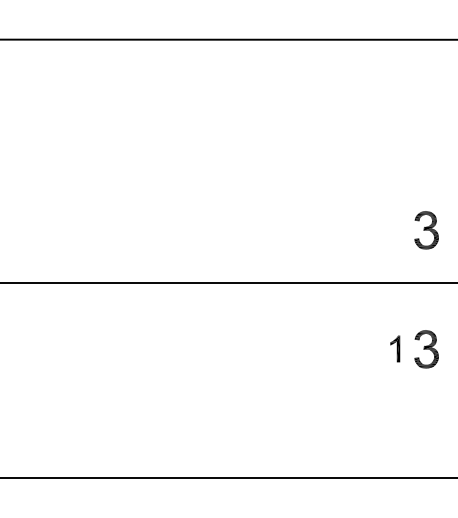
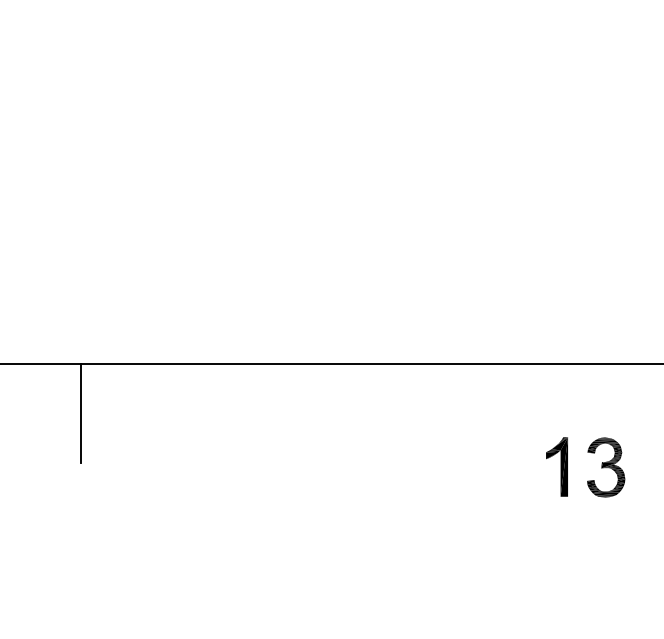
part: (426, 230) -> (605, 282), removed
line: (89, 314) -> (81, 413), added
part: (395, 348) -> (557, 466), size x1.43

